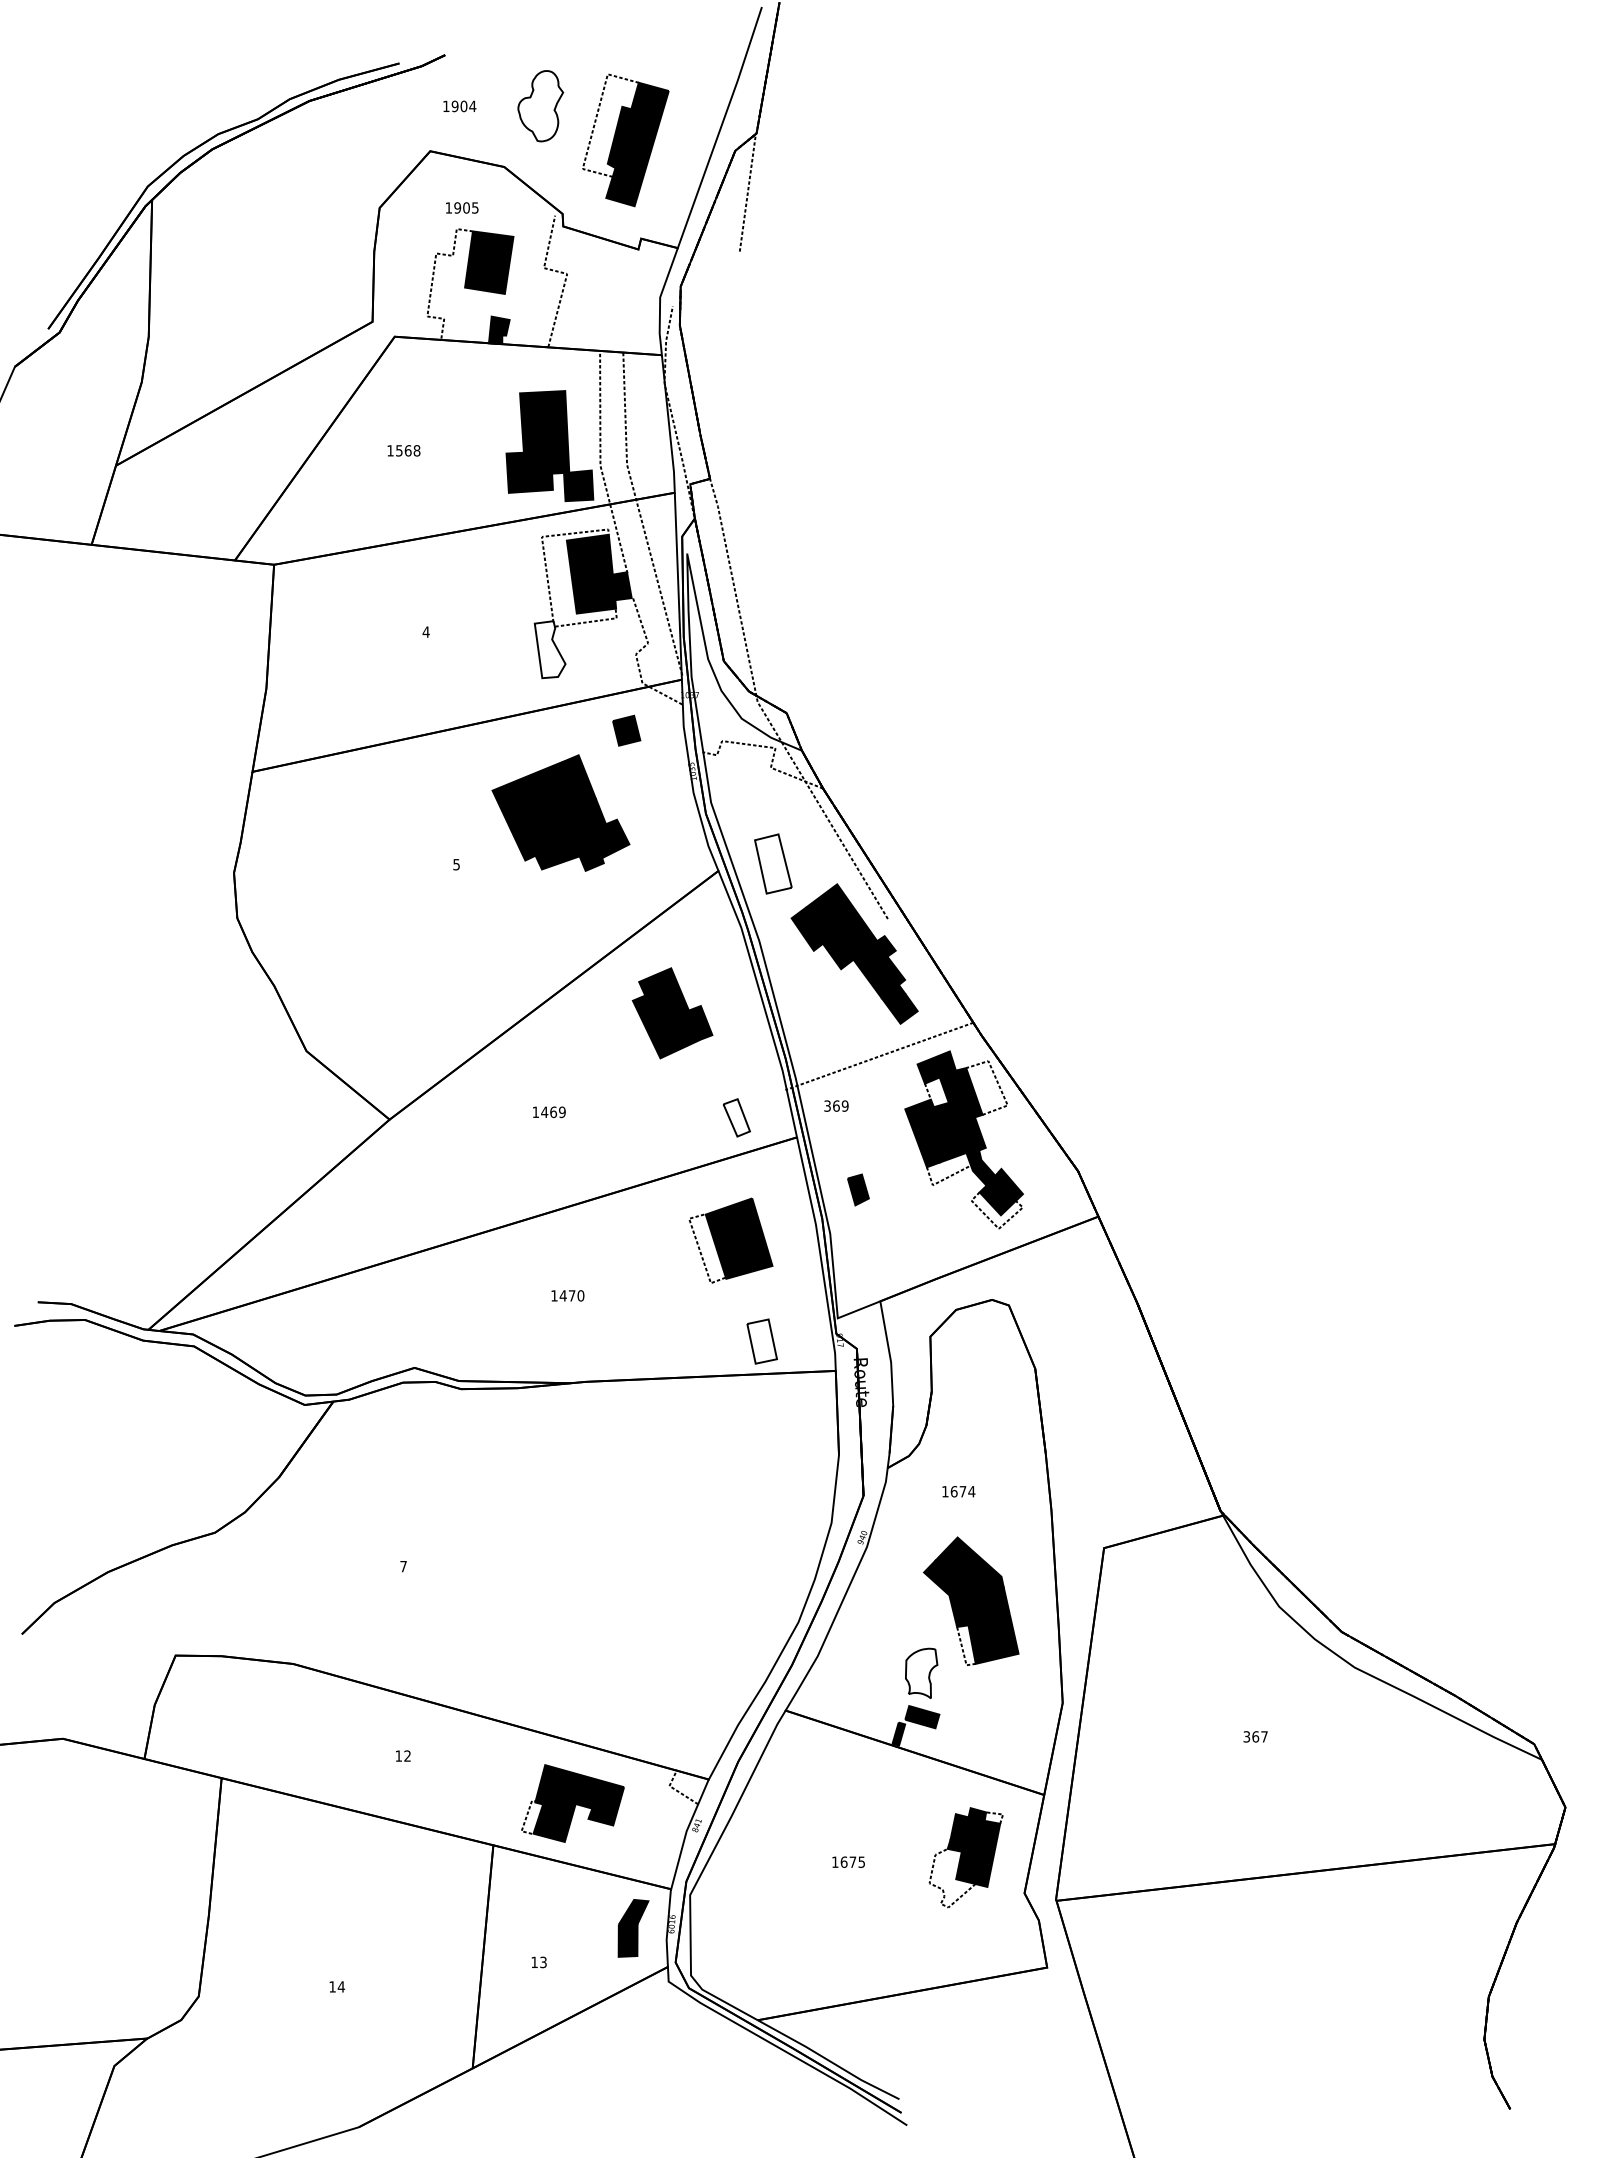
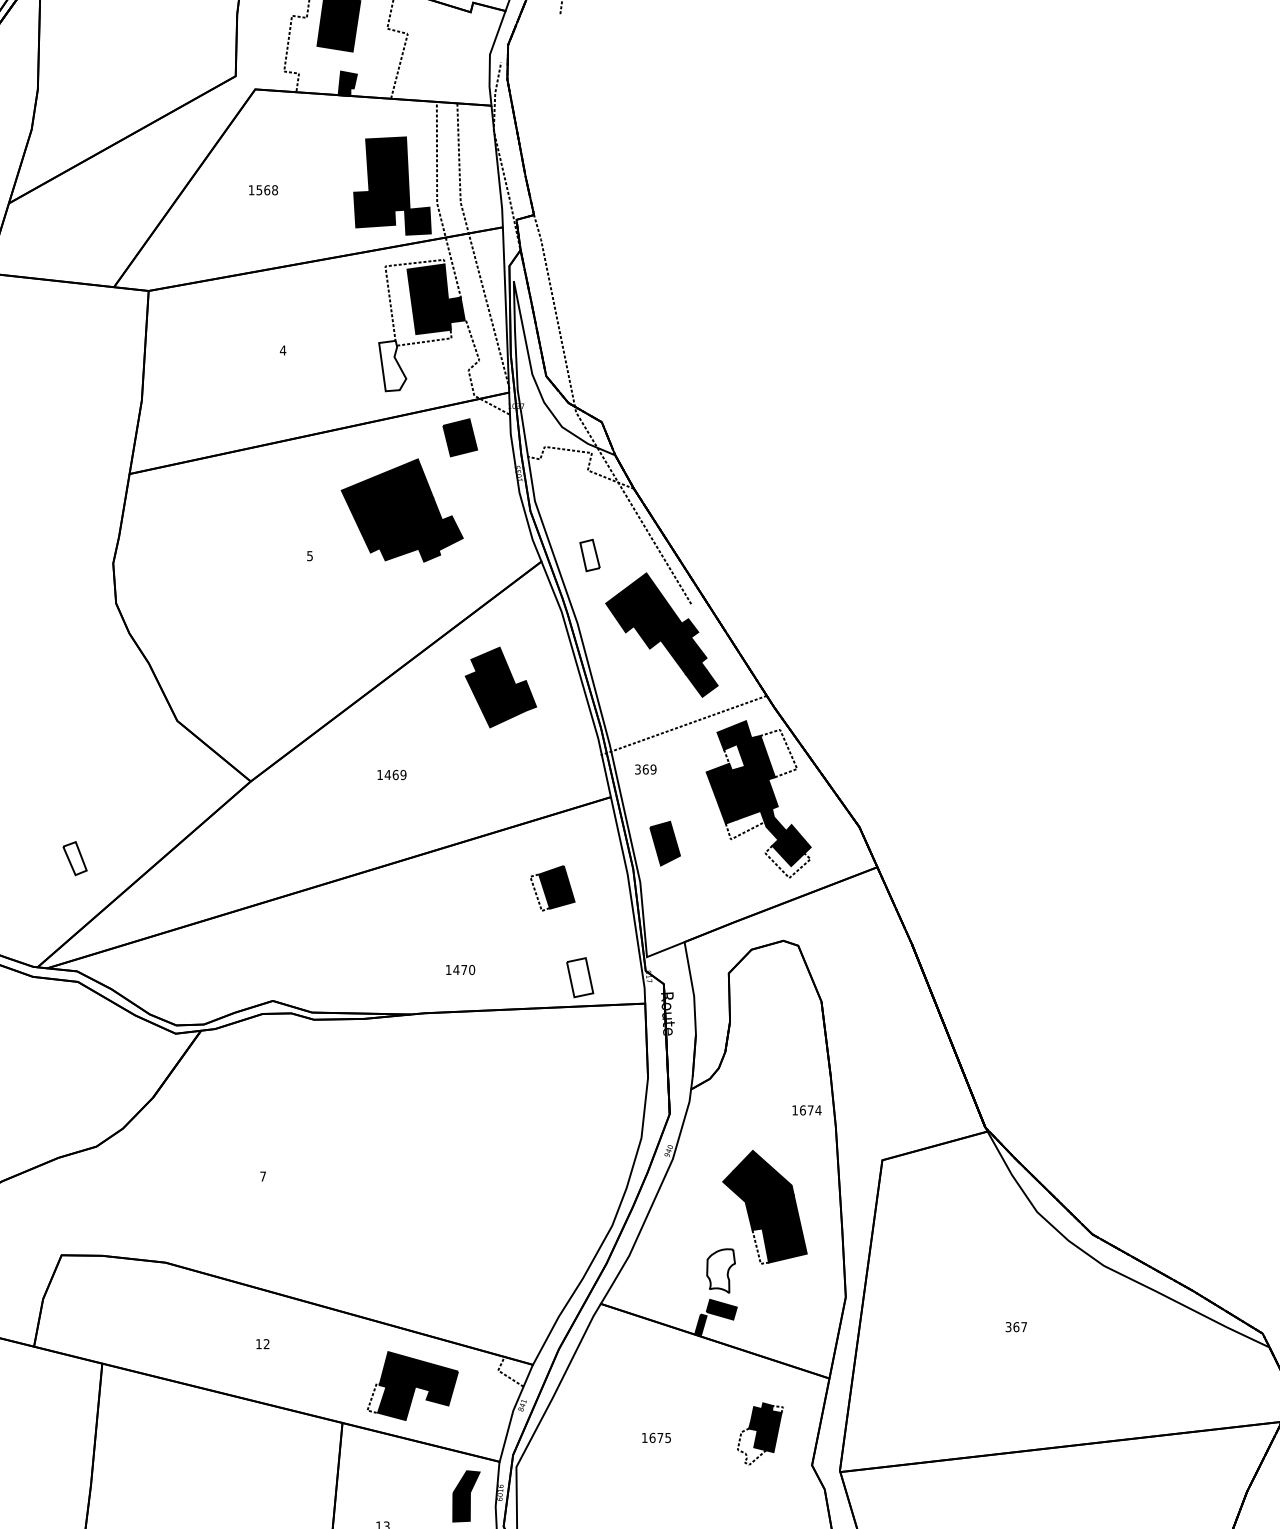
part: (626, 730) -> (460, 437), size x1.4
part: (773, 863) -> (590, 555), size x0.6
part: (736, 1117) -> (74, 858), moved
part: (858, 1189) -> (665, 843), size x1.6
part: (730, 1240) -> (552, 888), size x0.6
text: (567, 1295) -> (460, 969), moved
text: (958, 1491) -> (806, 1110), moved
part: (965, 1857) -> (759, 1433), size x0.7

